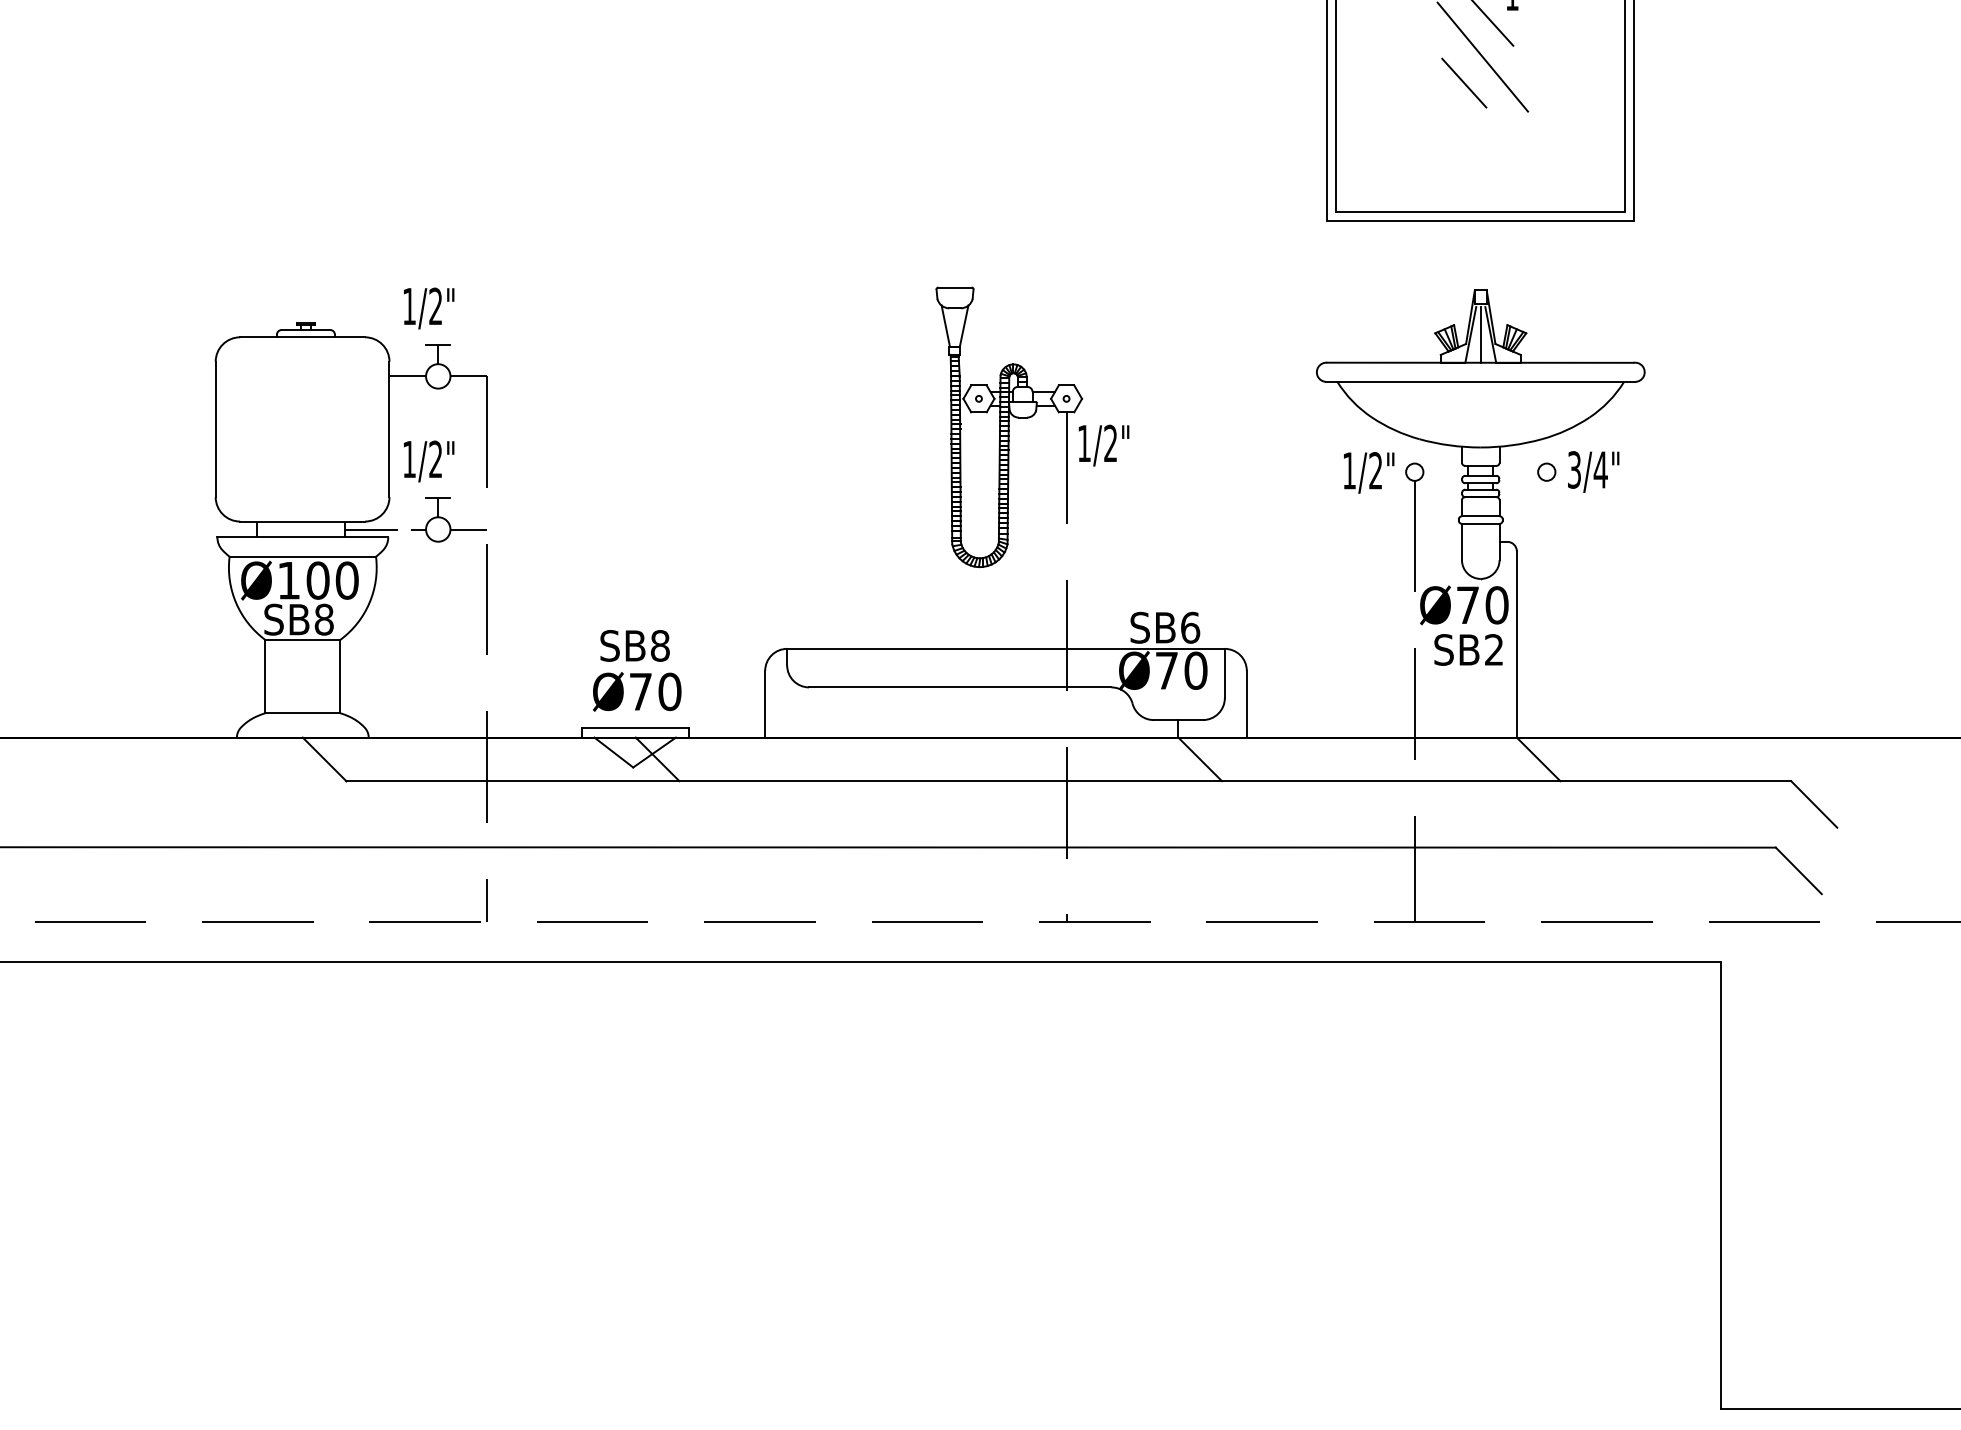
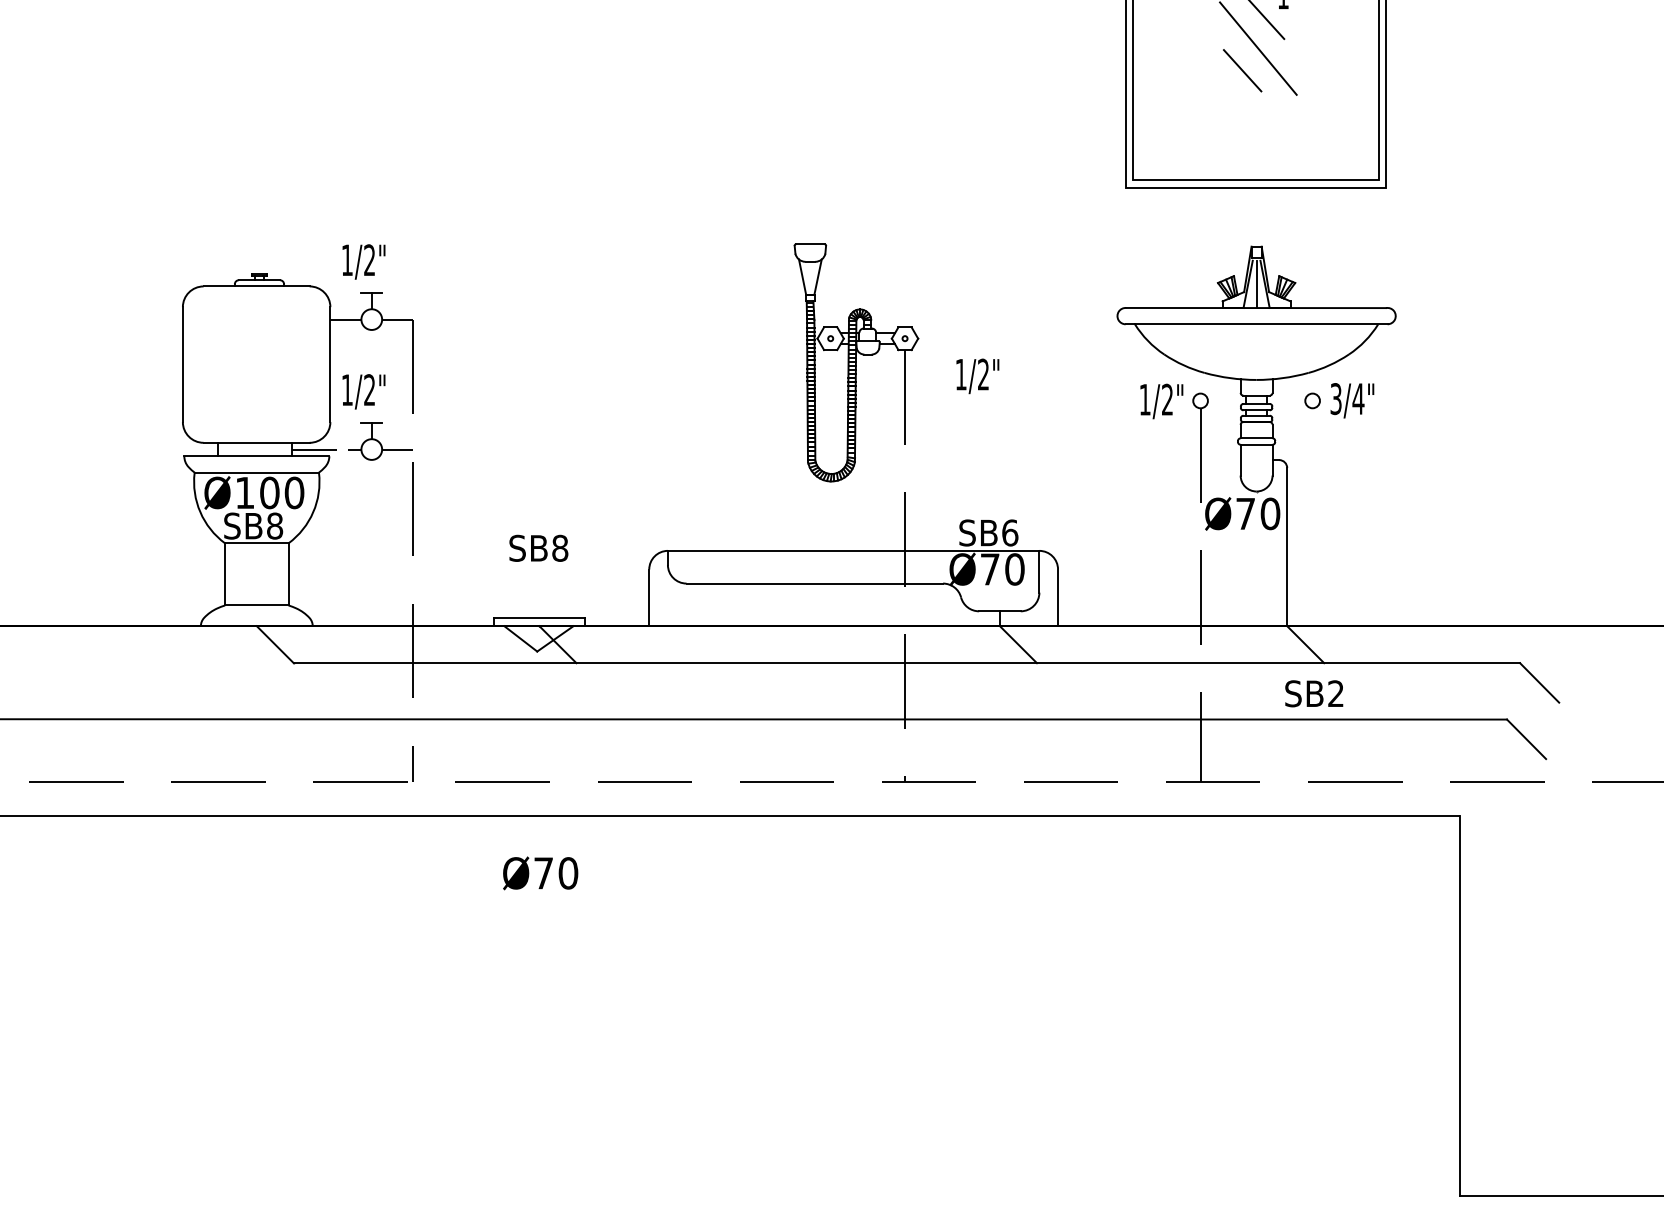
text: (1103, 445) -> (977, 376), moved
text: (1468, 649) -> (1314, 693), moved
text: (637, 692) -> (540, 873), moved

